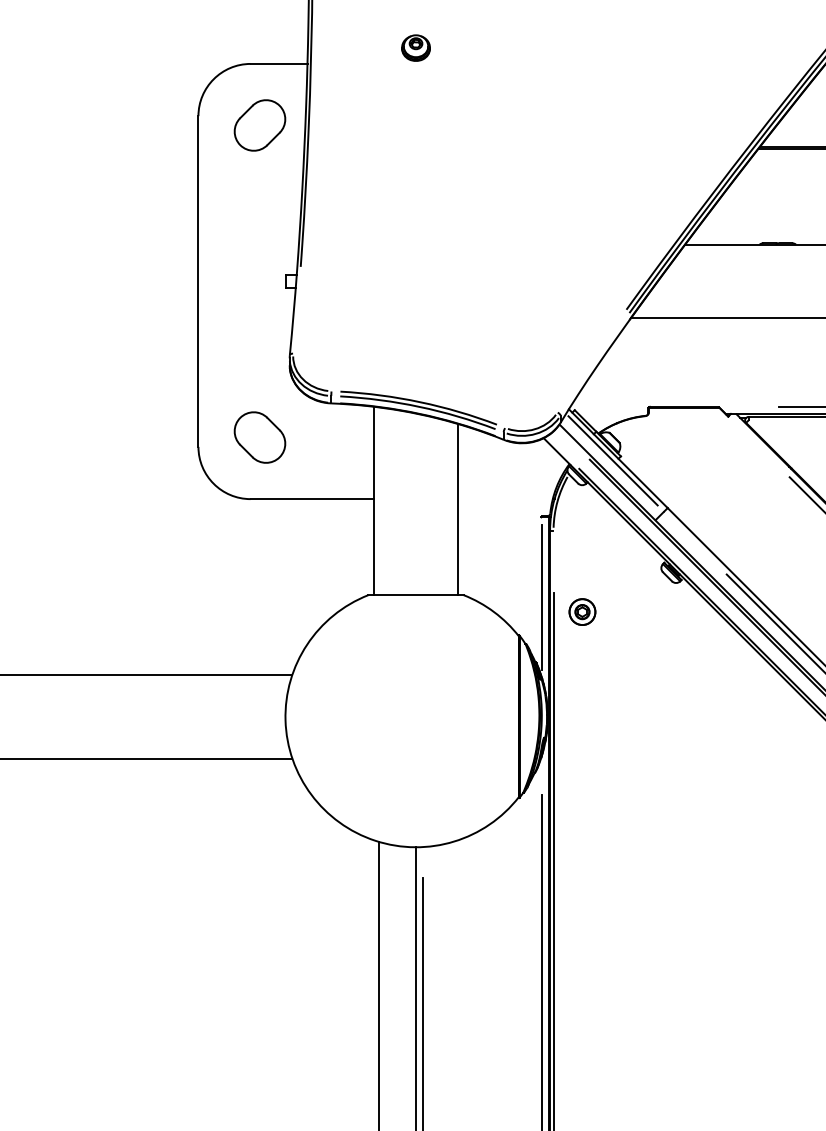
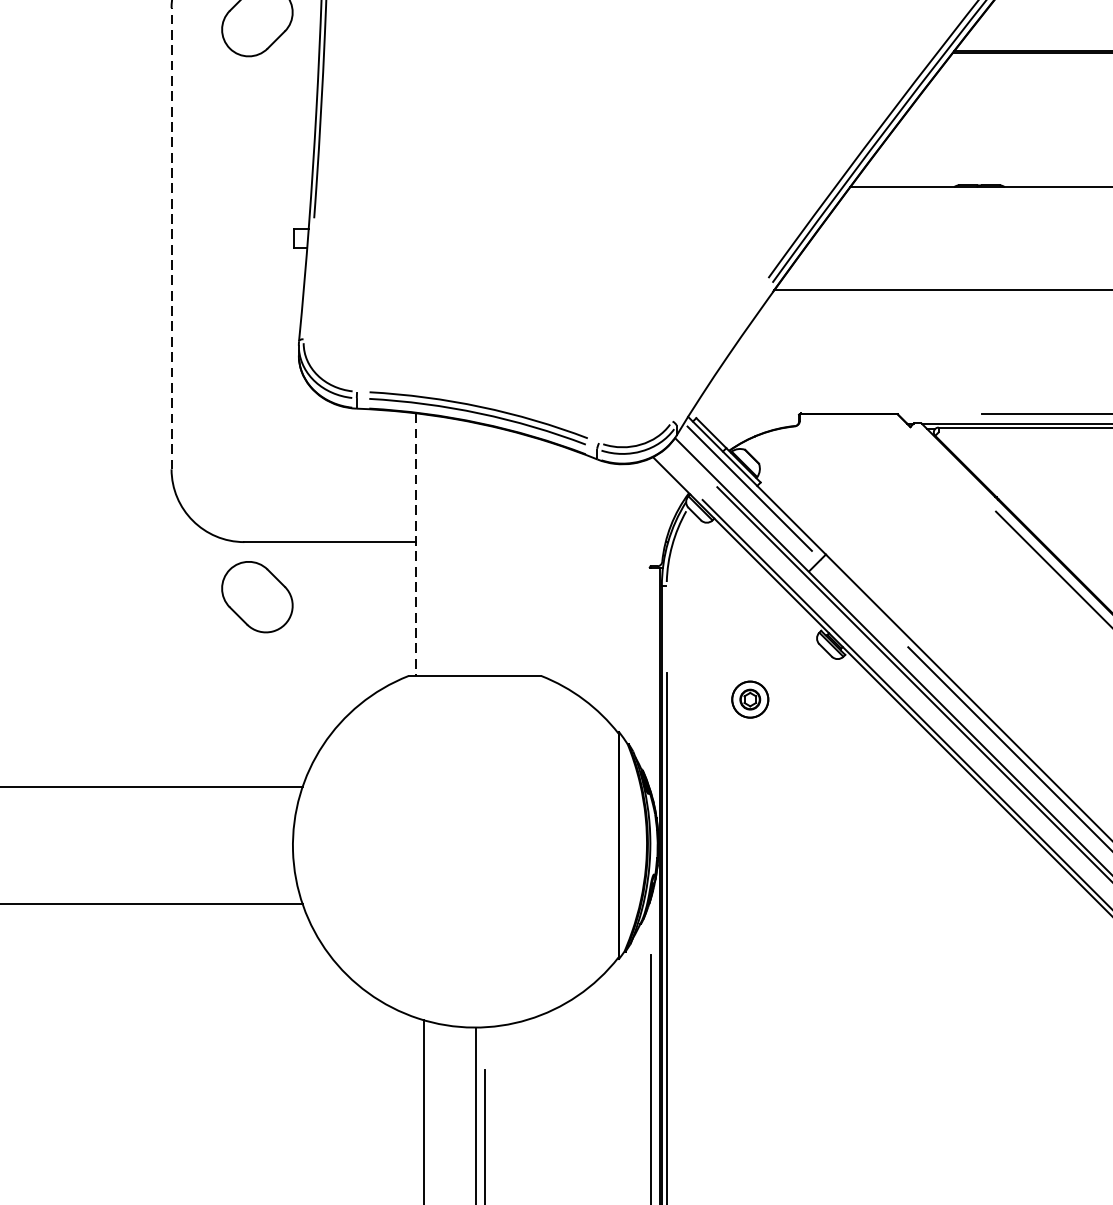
line: (198, 281) -> (171, 238), solid -> dashed
part: (259, 437) -> (256, 597), moved
line: (374, 501) -> (417, 545), solid -> dashed
line: (458, 509) -> (534, 556), removed
line: (541, 597) -> (649, 679), removed
part: (582, 611) -> (750, 698), moved

